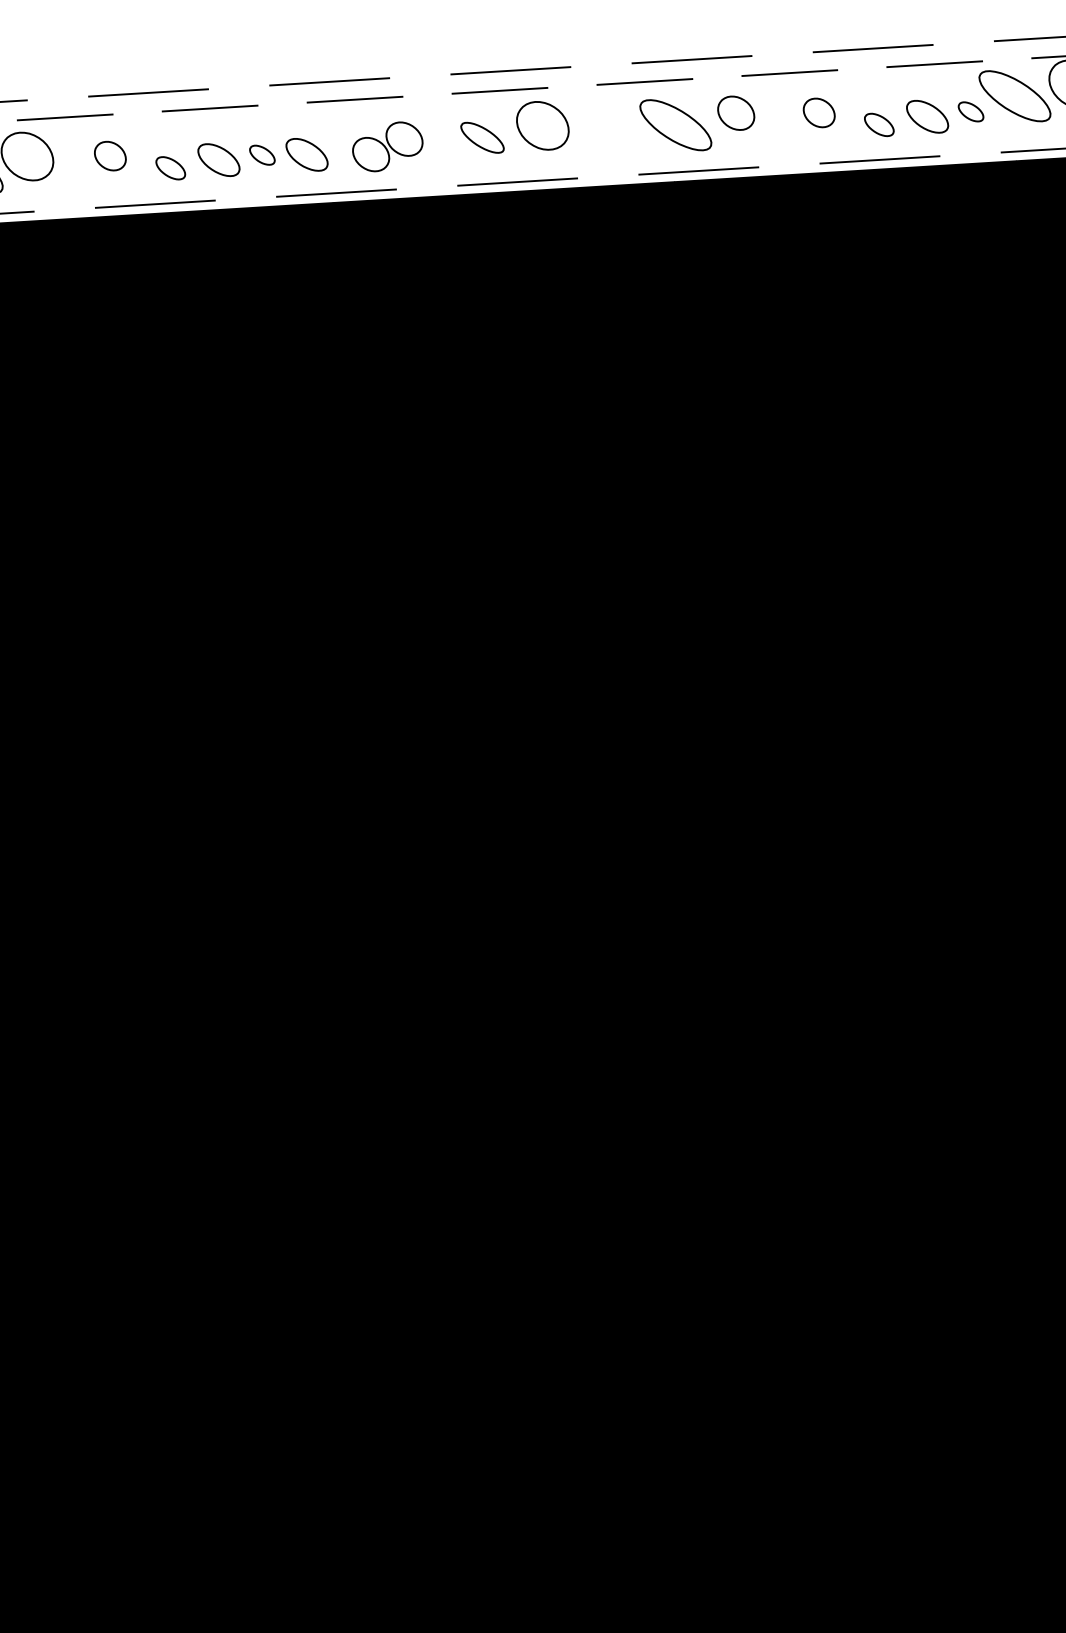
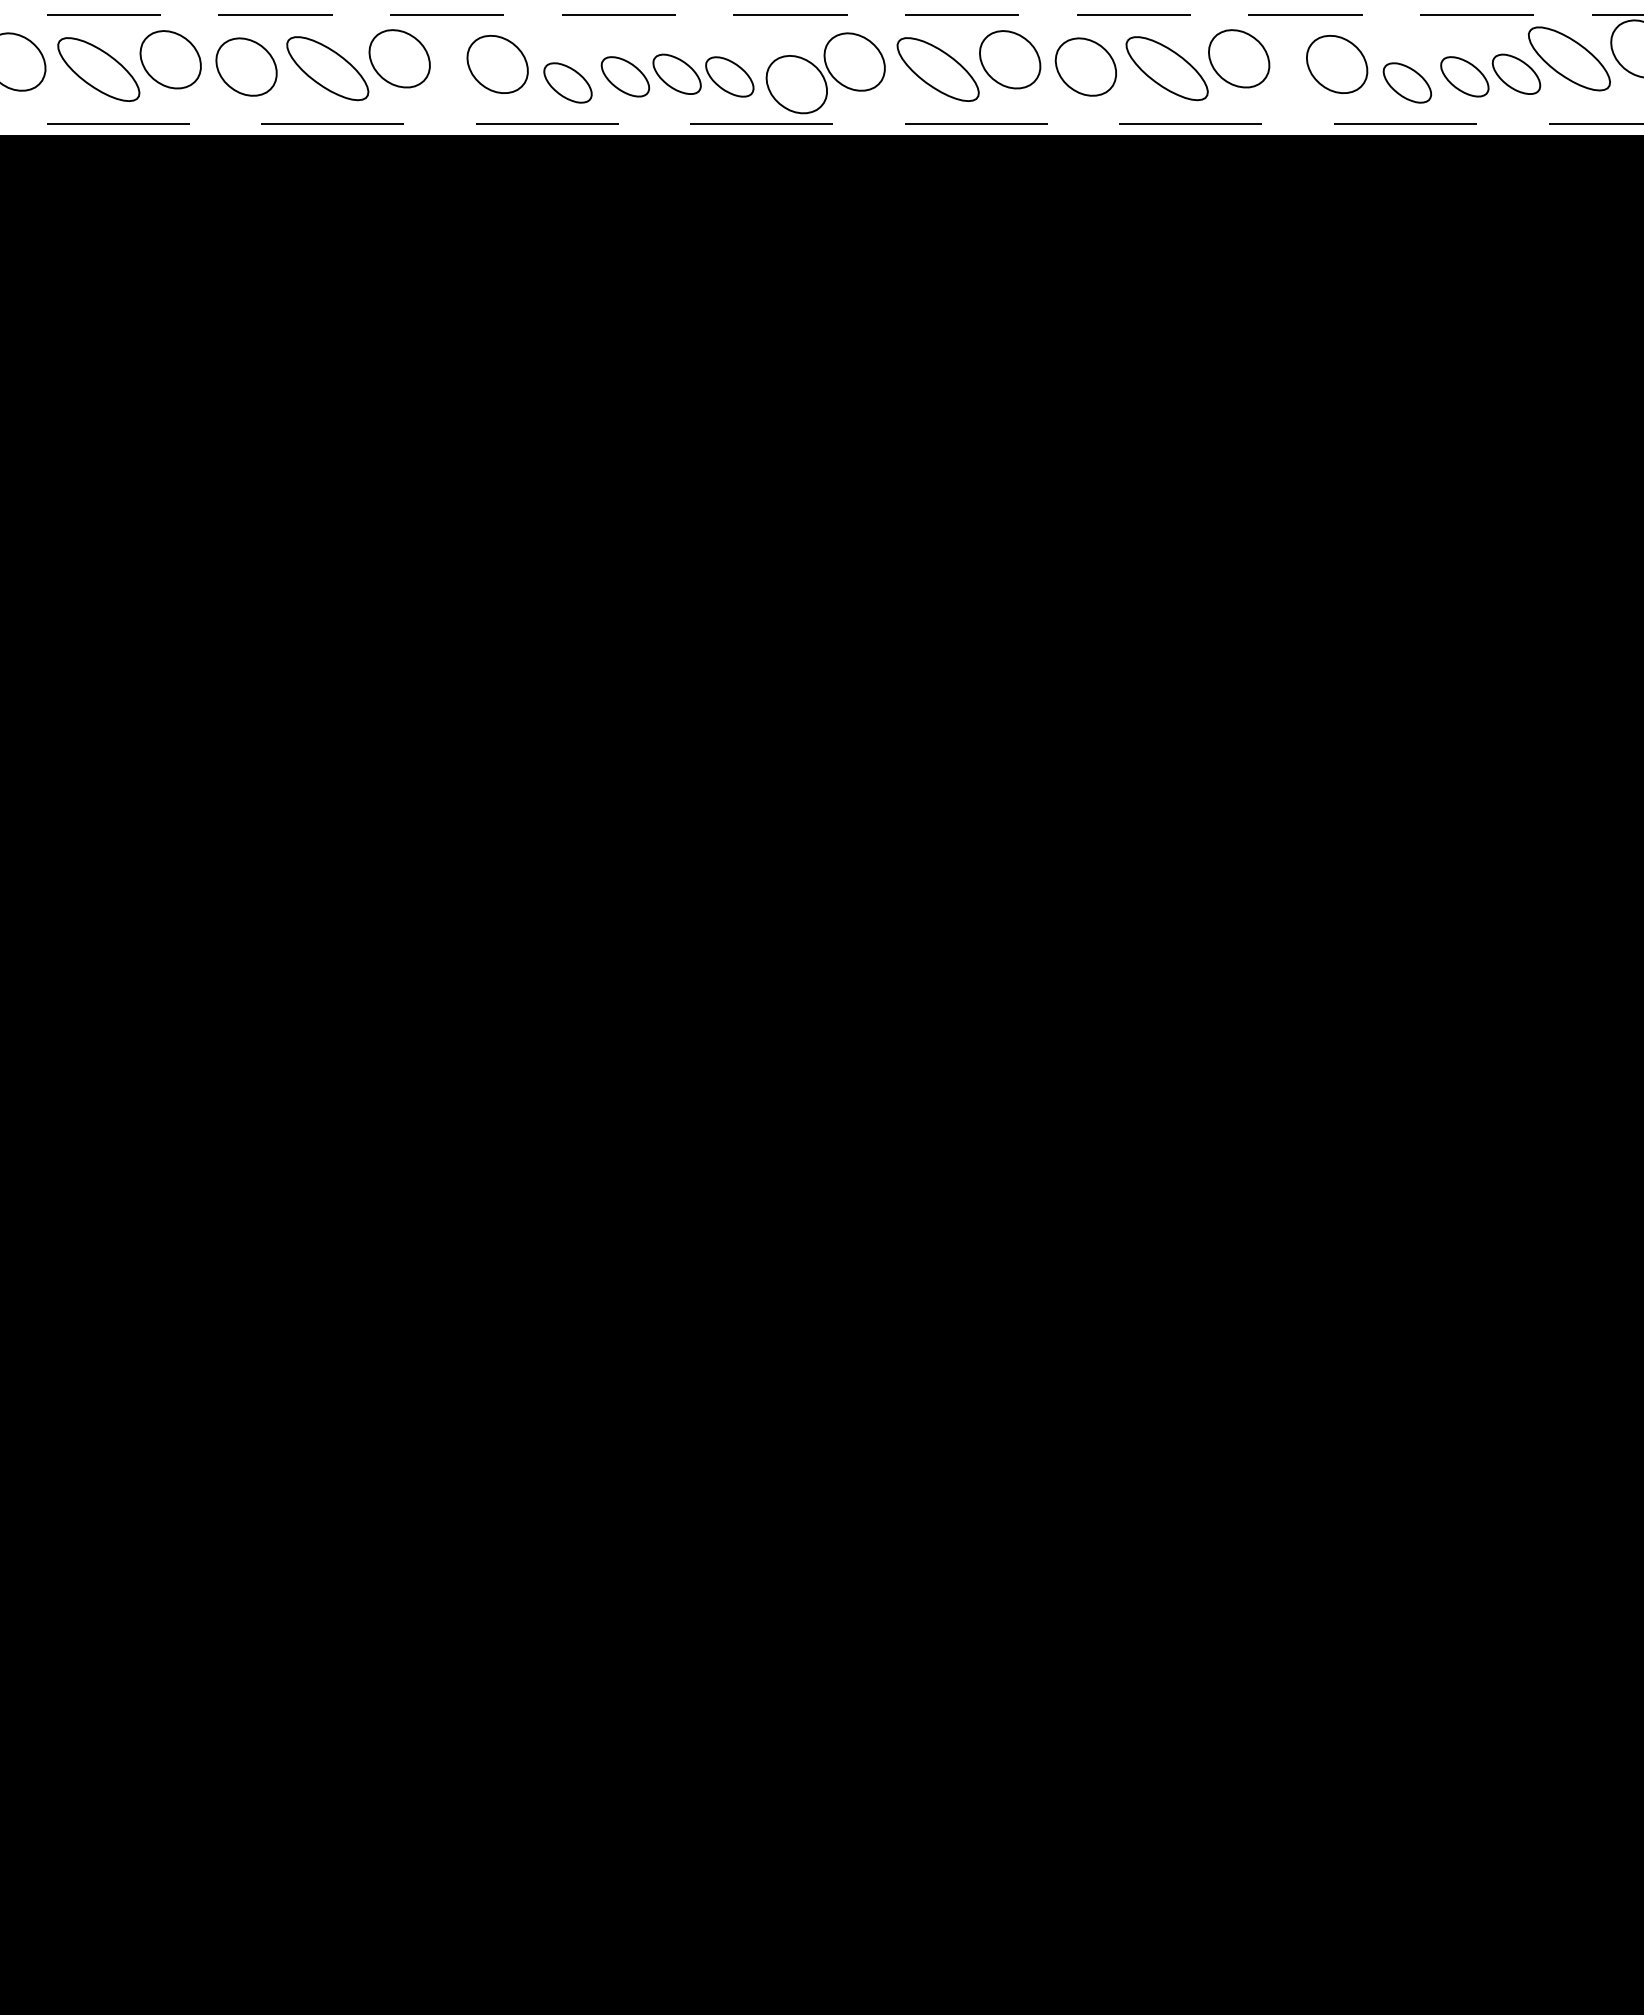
part: (971, 111) -> (1516, 73), size x1.67
part: (736, 112) -> (1239, 58), size x1.43
part: (819, 112) -> (1337, 64), size x1.67
part: (878, 124) -> (1406, 82), size x1.43
part: (606, 127) -> (1085, 66), added
part: (482, 137) -> (937, 69), size x1.67
part: (387, 146) -> (825, 73), size x1.43
part: (261, 154) -> (676, 73), size x1.67
part: (110, 155) -> (497, 63), size x1.67
part: (170, 167) -> (567, 82), size x1.43

